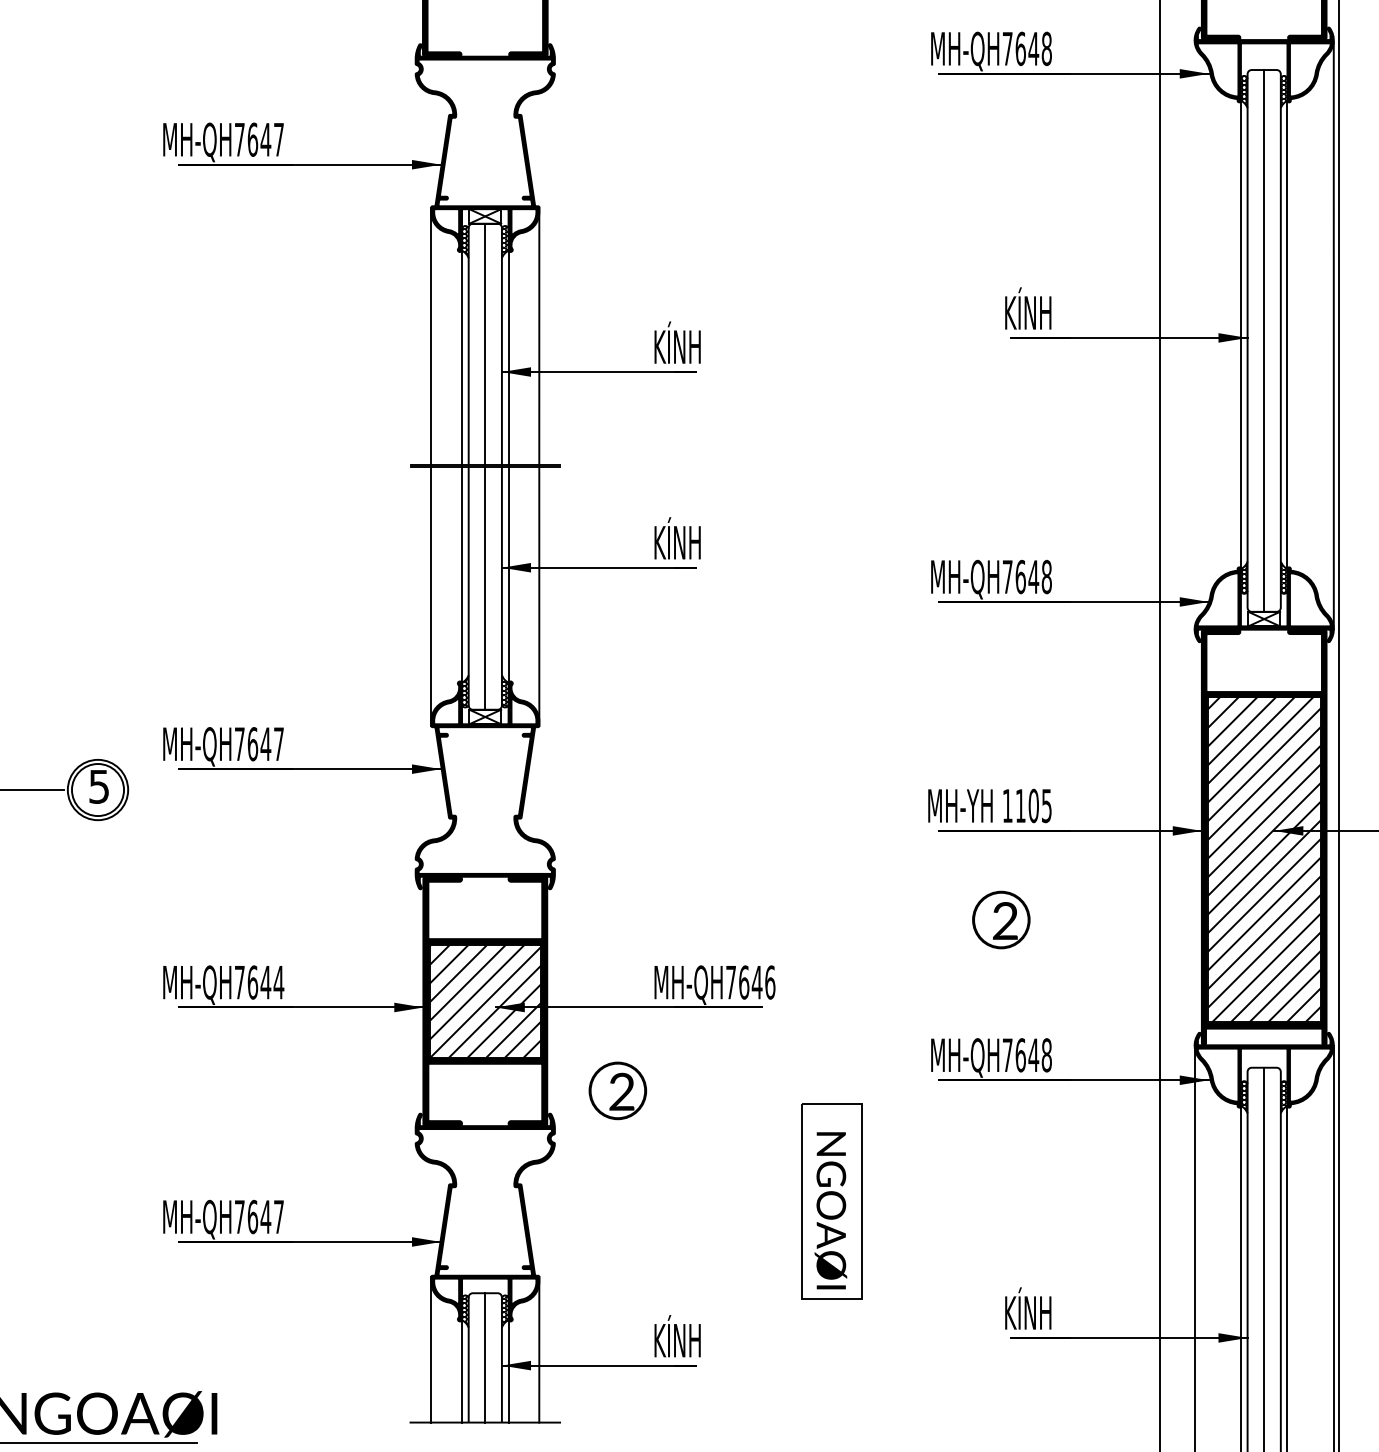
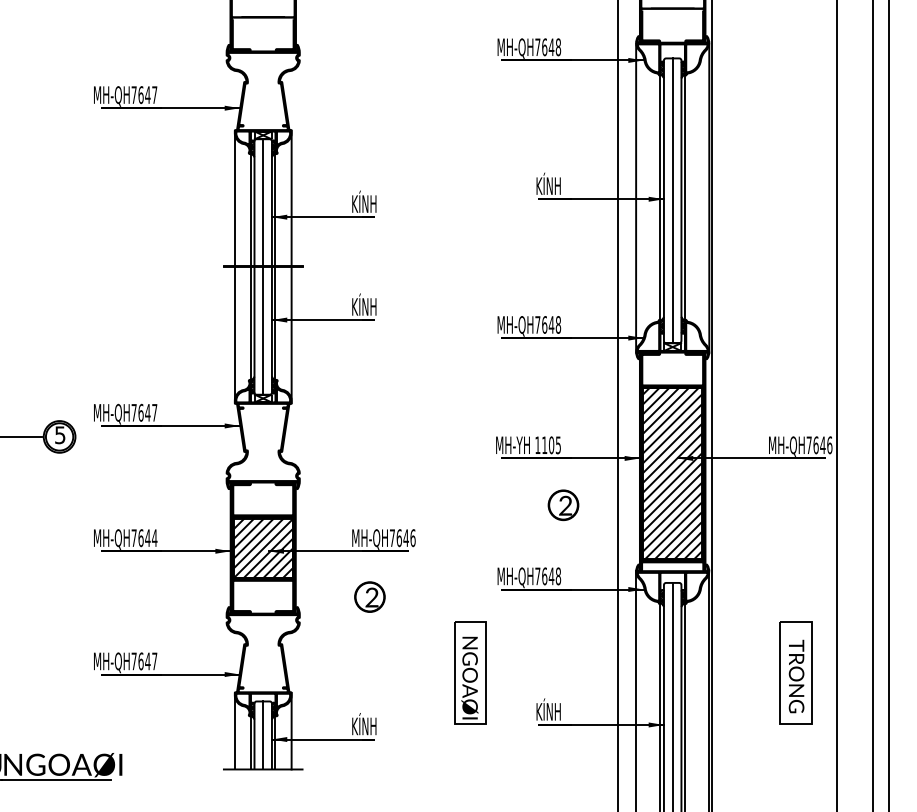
line: (1195, 334) -> (636, 197), added
part: (1001, 920) -> (563, 505), moved
part: (617, 1089) -> (369, 596), moved
part: (832, 1200) -> (470, 672), moved

